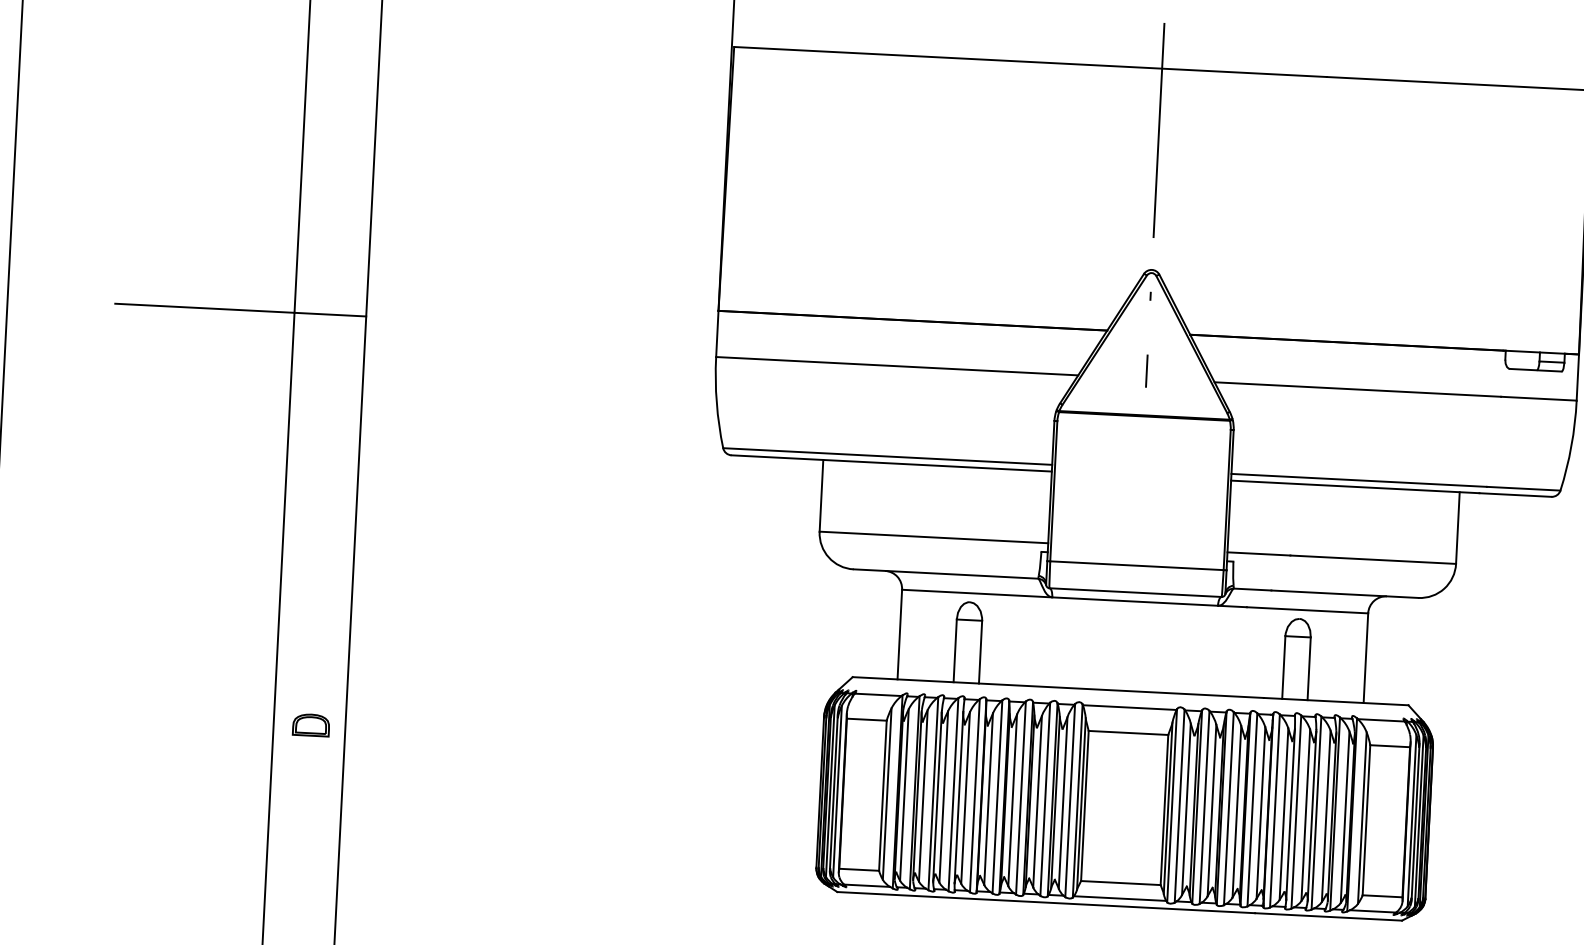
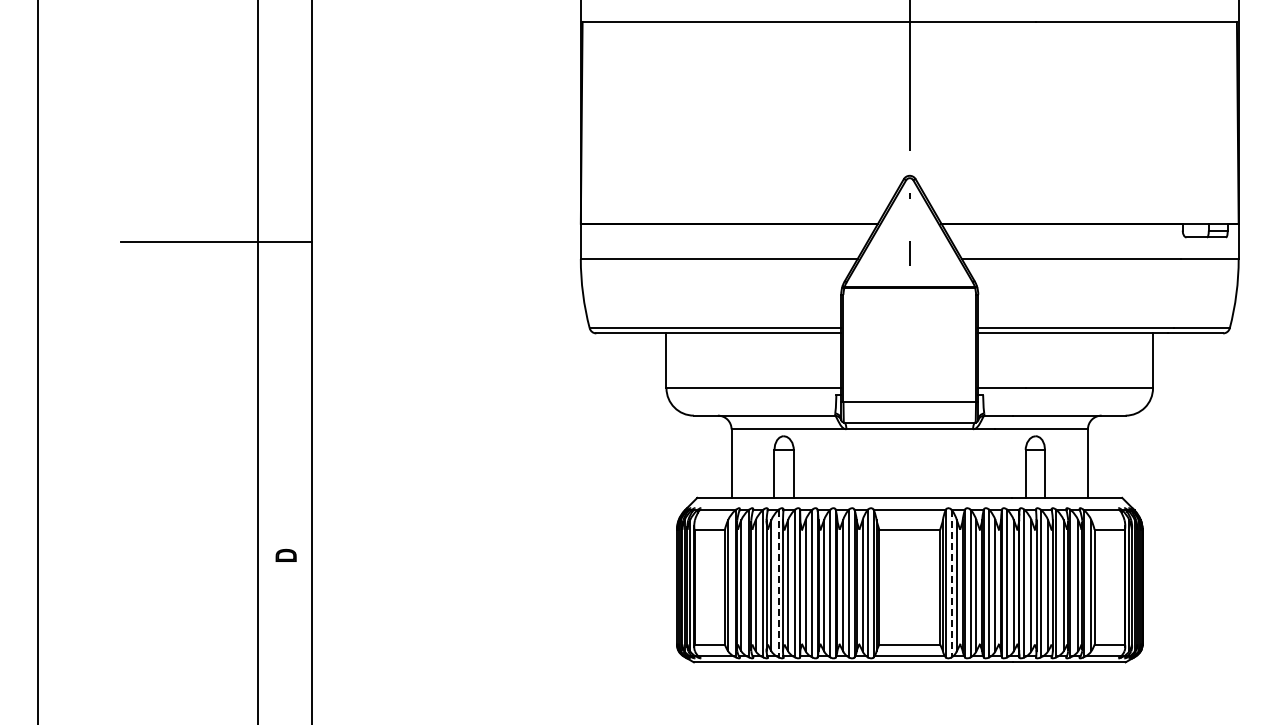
part: (310, 725) -> (285, 555), size x0.7
line: (953, 794) -> (778, 583), solid -> dashed
line: (1179, 805) -> (951, 583), solid -> dashed

